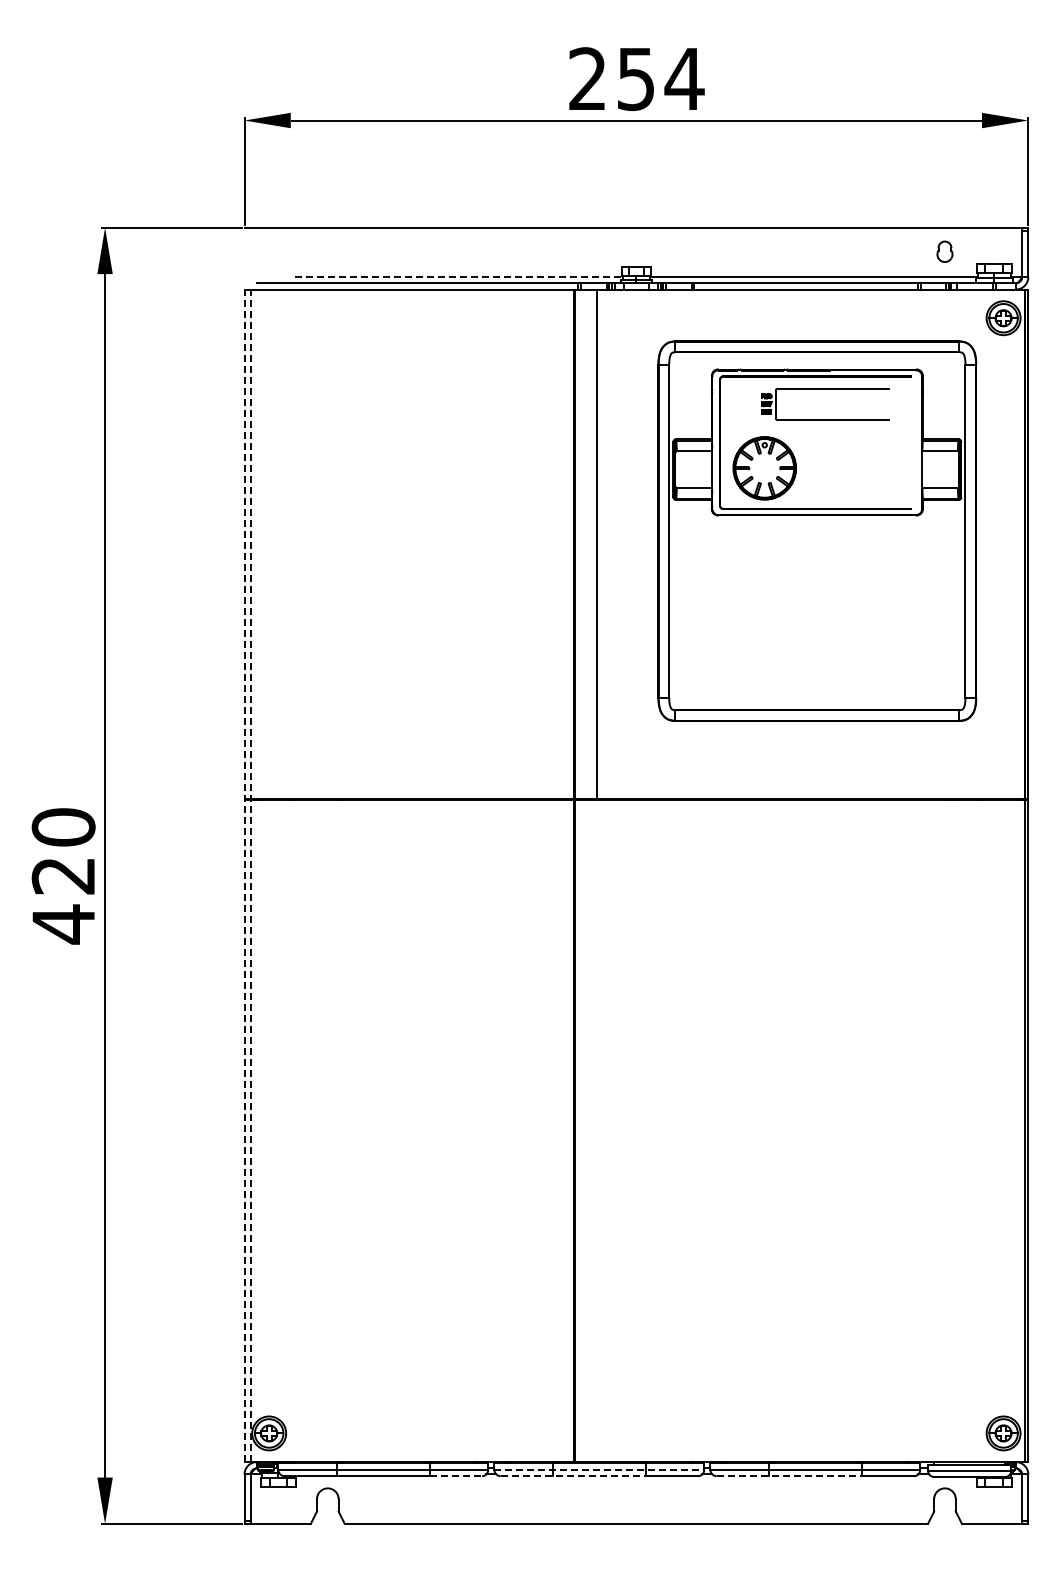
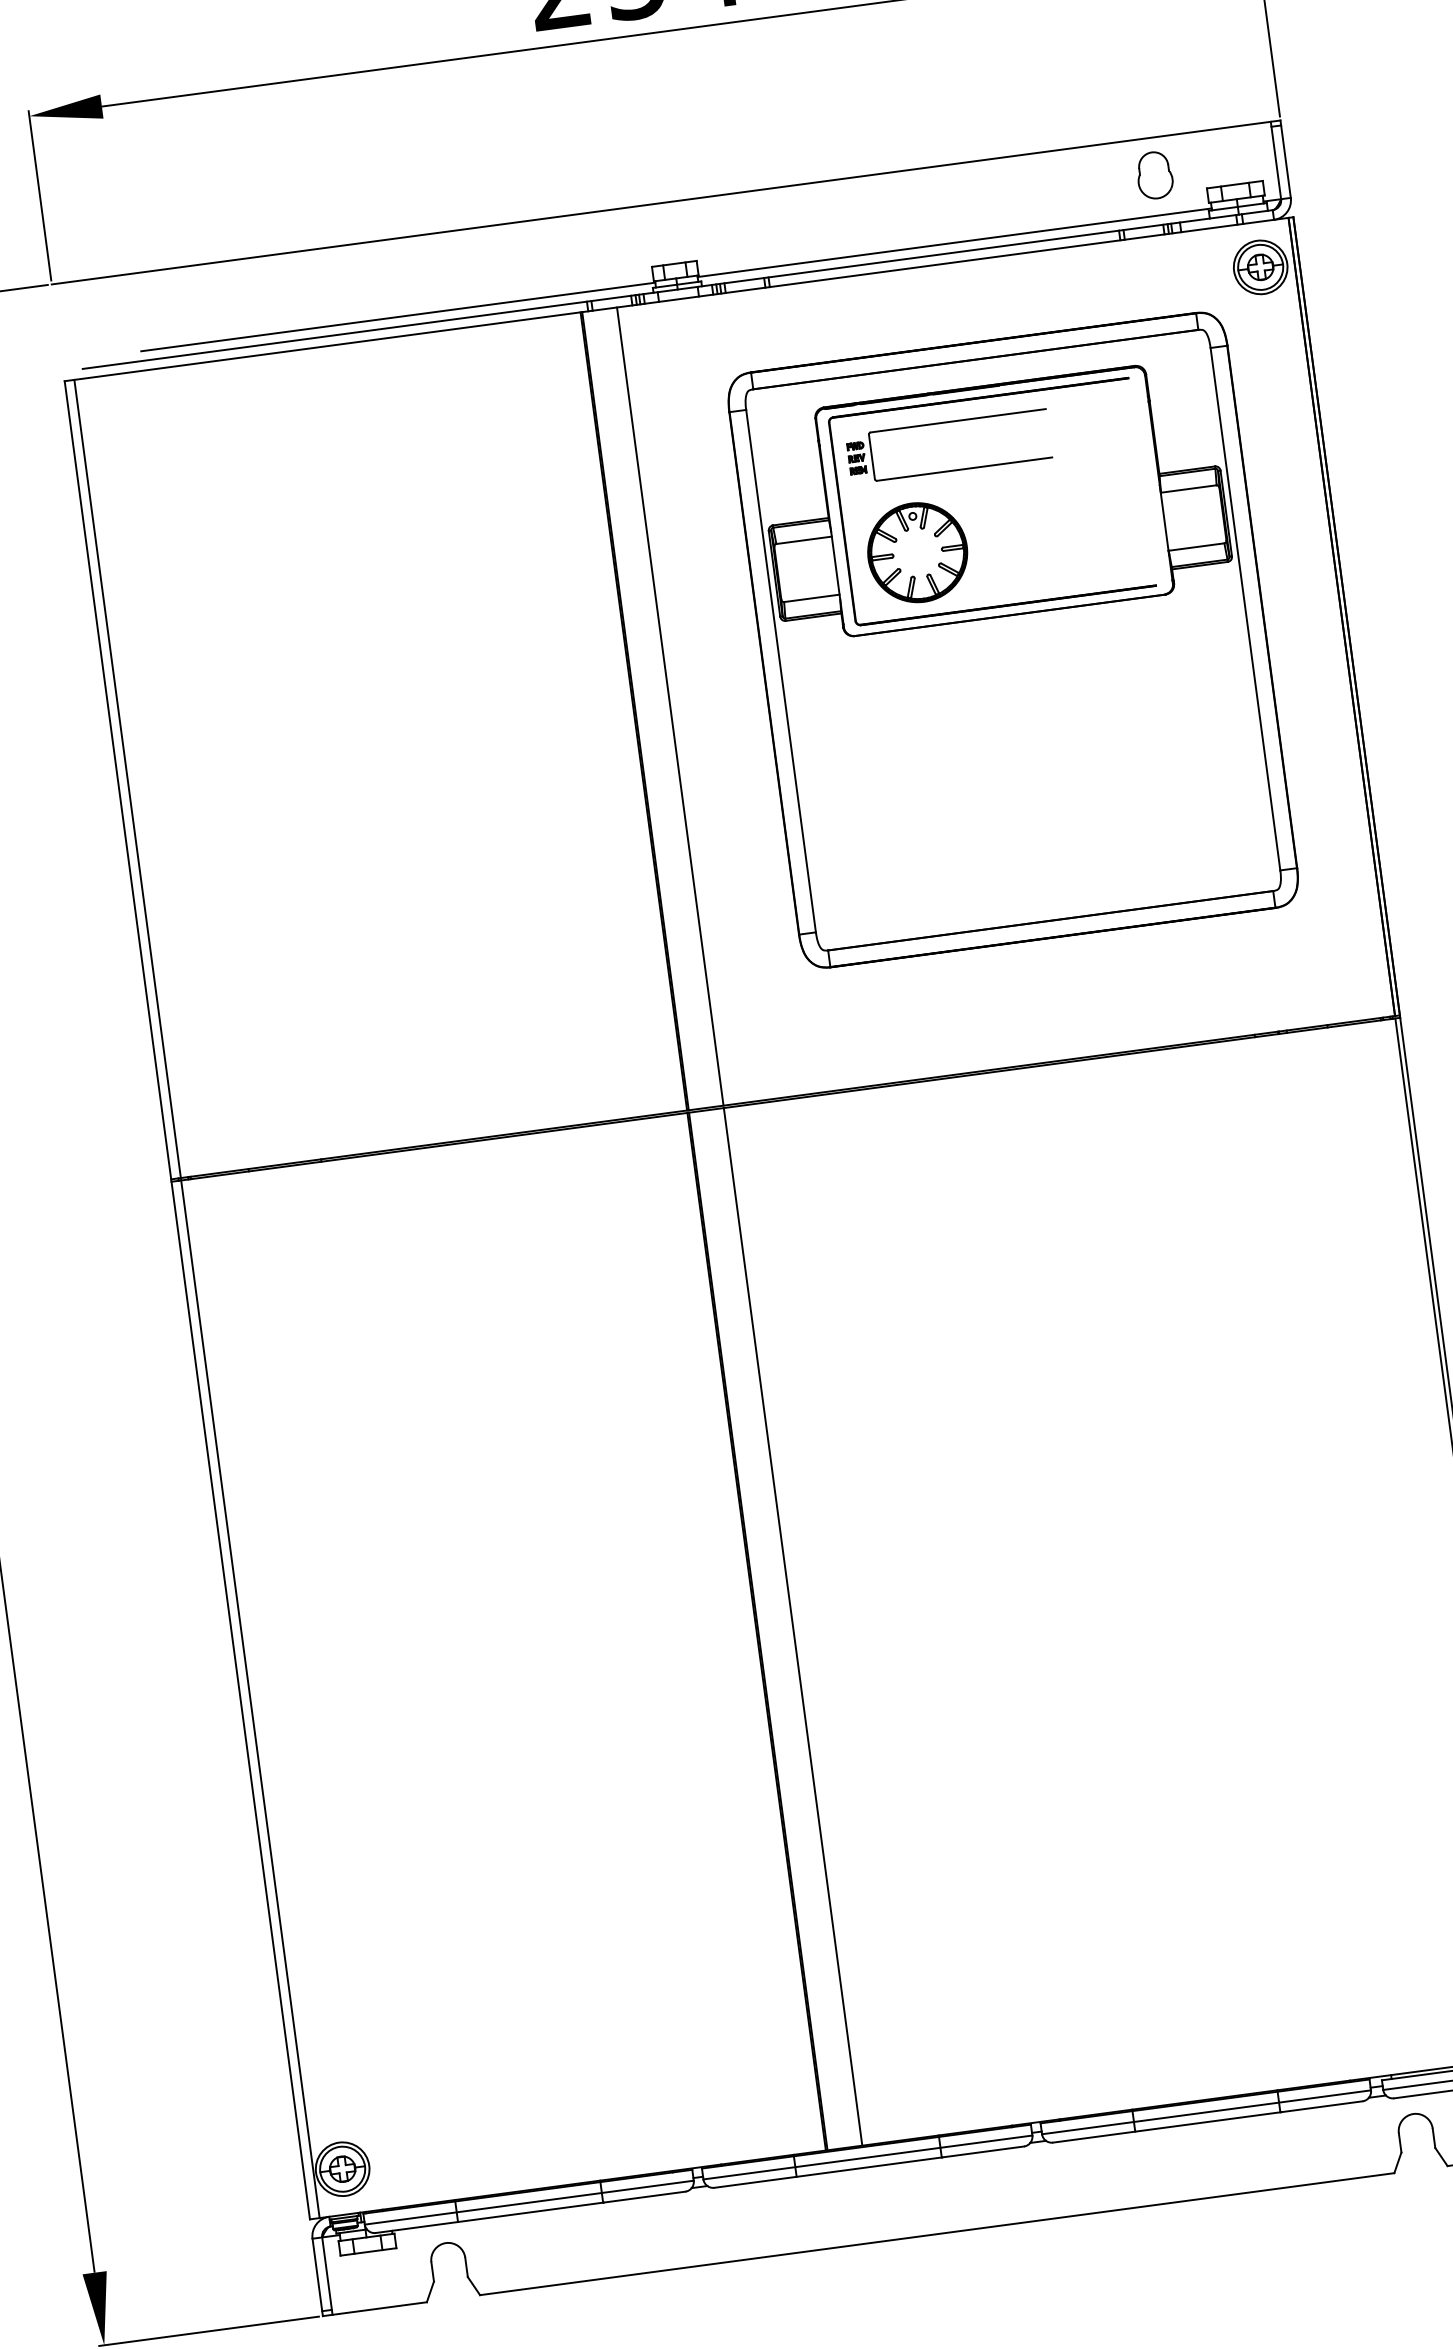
part: (944, 251) -> (1154, 175), size x1.43
line: (458, 277) -> (397, 317), dashed -> solid
part: (825, 389) -> (946, 423), moved
line: (244, 875) -> (187, 1299), dashed -> solid
line: (250, 875) -> (196, 1298), dashed -> solid
line: (596, 1131) -> (792, 1627), added
line: (599, 1470) -> (868, 2158), dashed -> solid
line: (456, 1476) -> (645, 2197), dashed -> solid
line: (573, 1476) -> (828, 2173), dashed -> solid
line: (789, 1476) -> (1167, 2127), dashed -> solid

